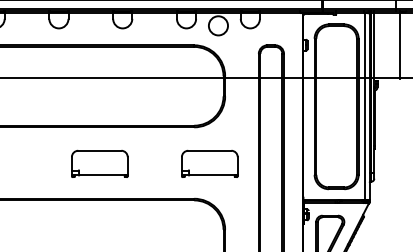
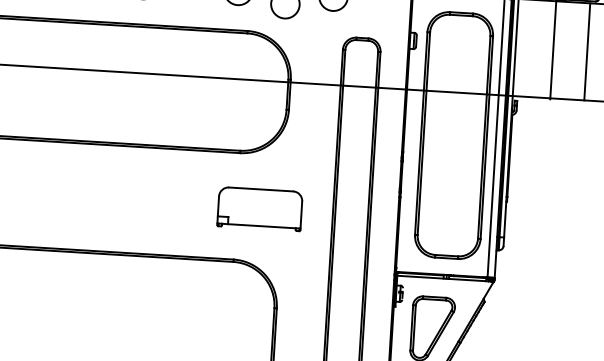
part: (99, 163) -> (95, 198), removed

